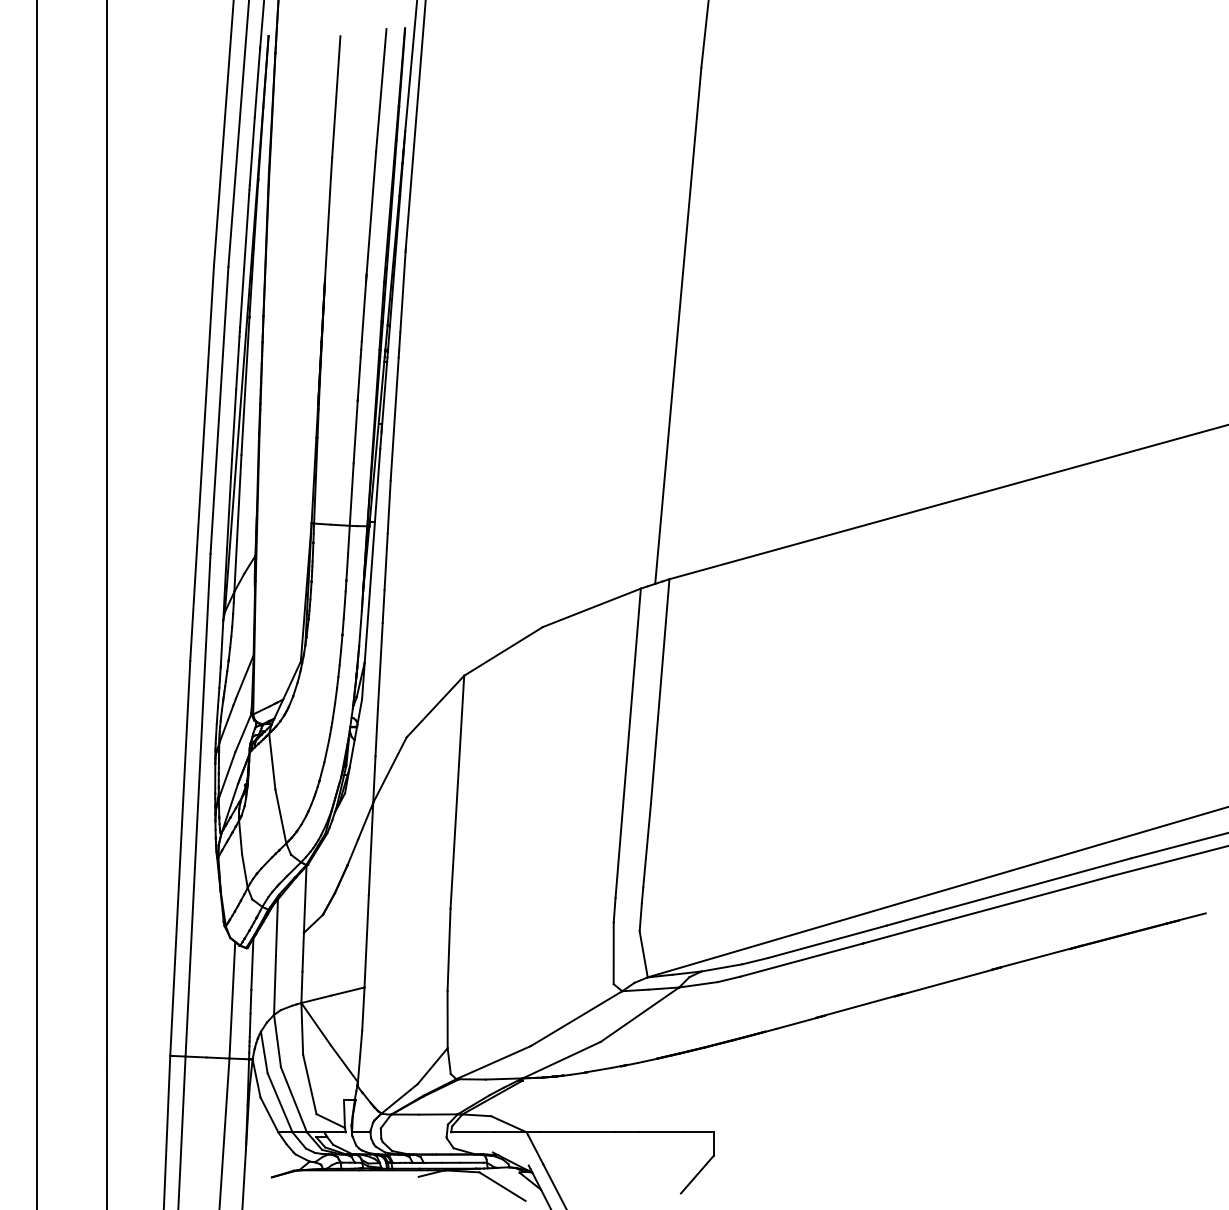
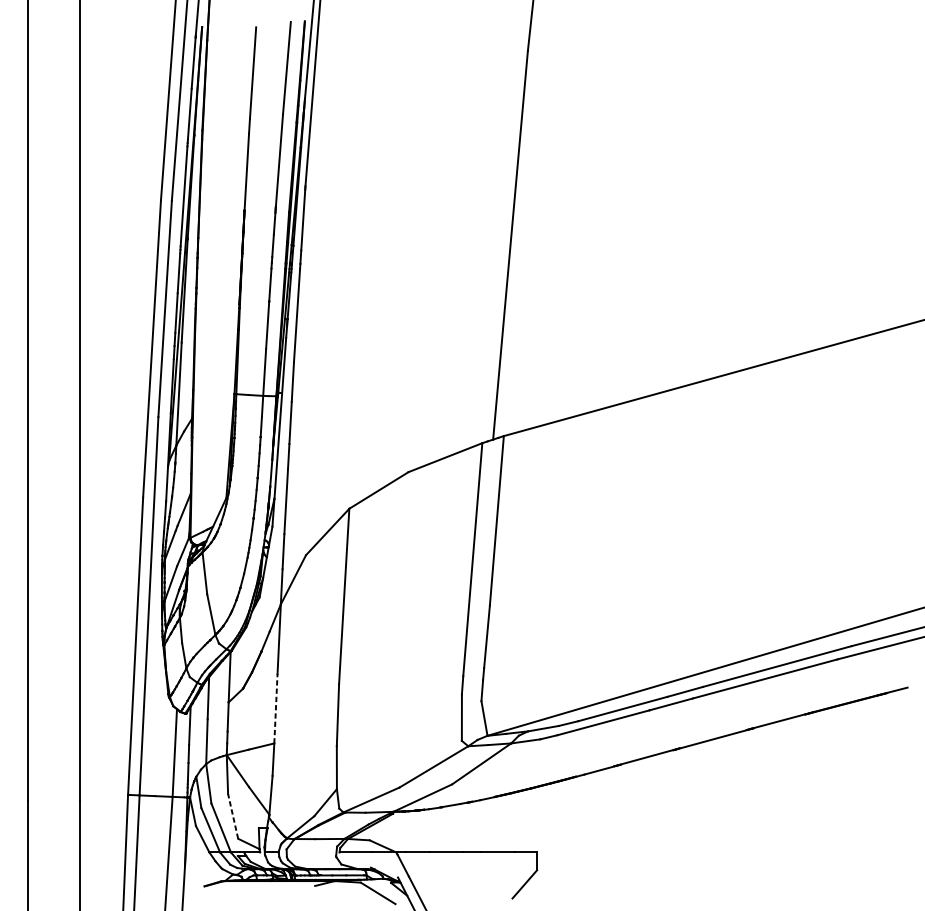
line: (366, 940) -> (275, 708), solid -> dashed
line: (309, 1083) -> (232, 815), solid -> dashed

